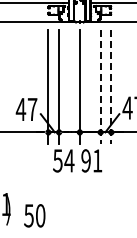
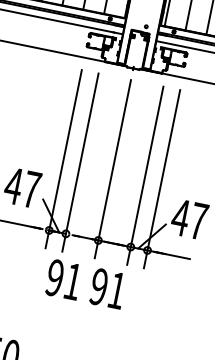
line: (100, 87) -> (144, 176), dashed -> solid
line: (111, 87) -> (162, 180), dashed -> solid
text: (63, 160) -> (63, 279), 54 -> 91

